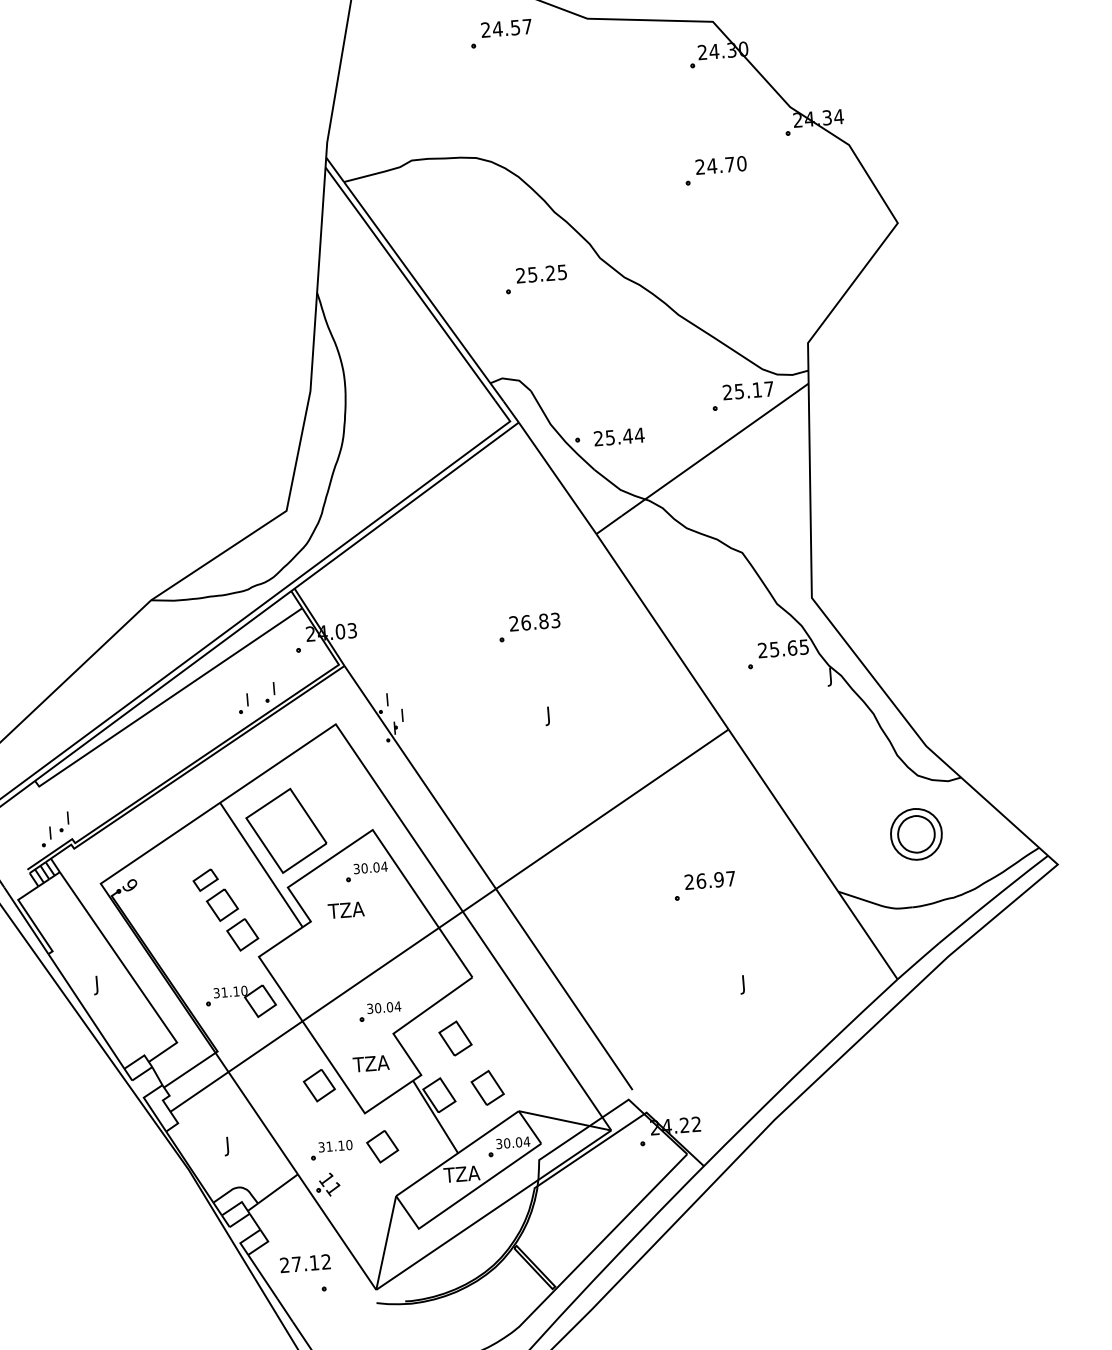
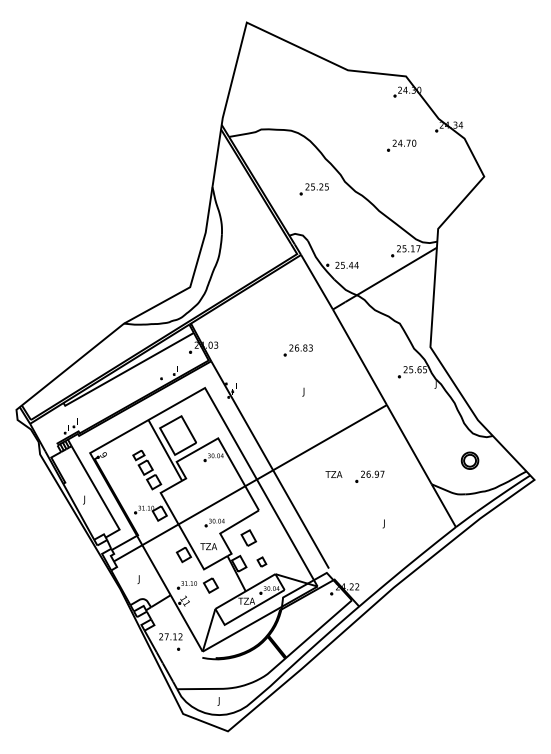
part: (499, 34) -> (306, 74), removed
part: (915, 834) -> (469, 460), size x0.7
text: (345, 910) -> (333, 474), moved
part: (486, 1086) -> (261, 561), size x0.6

